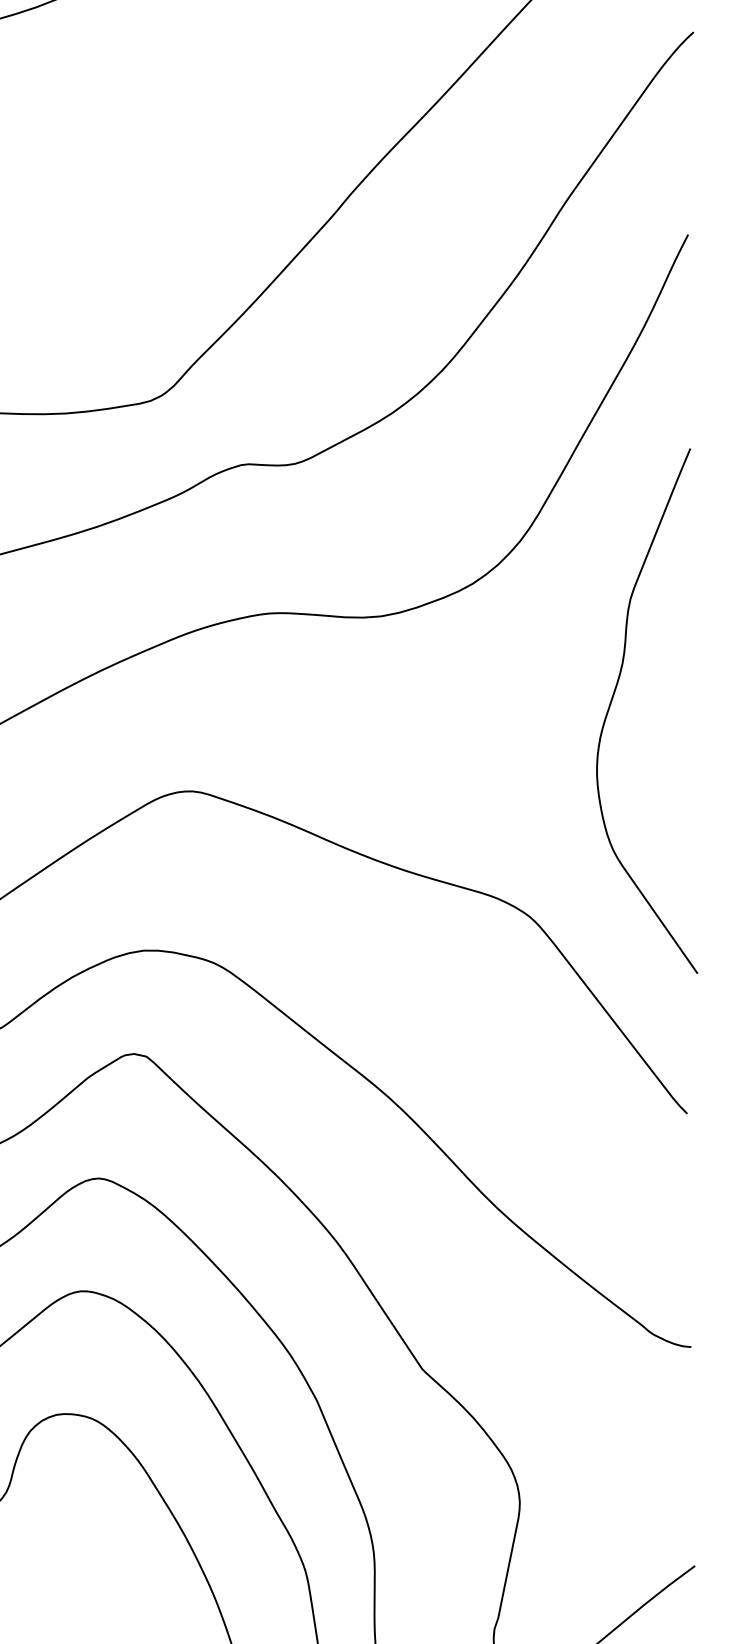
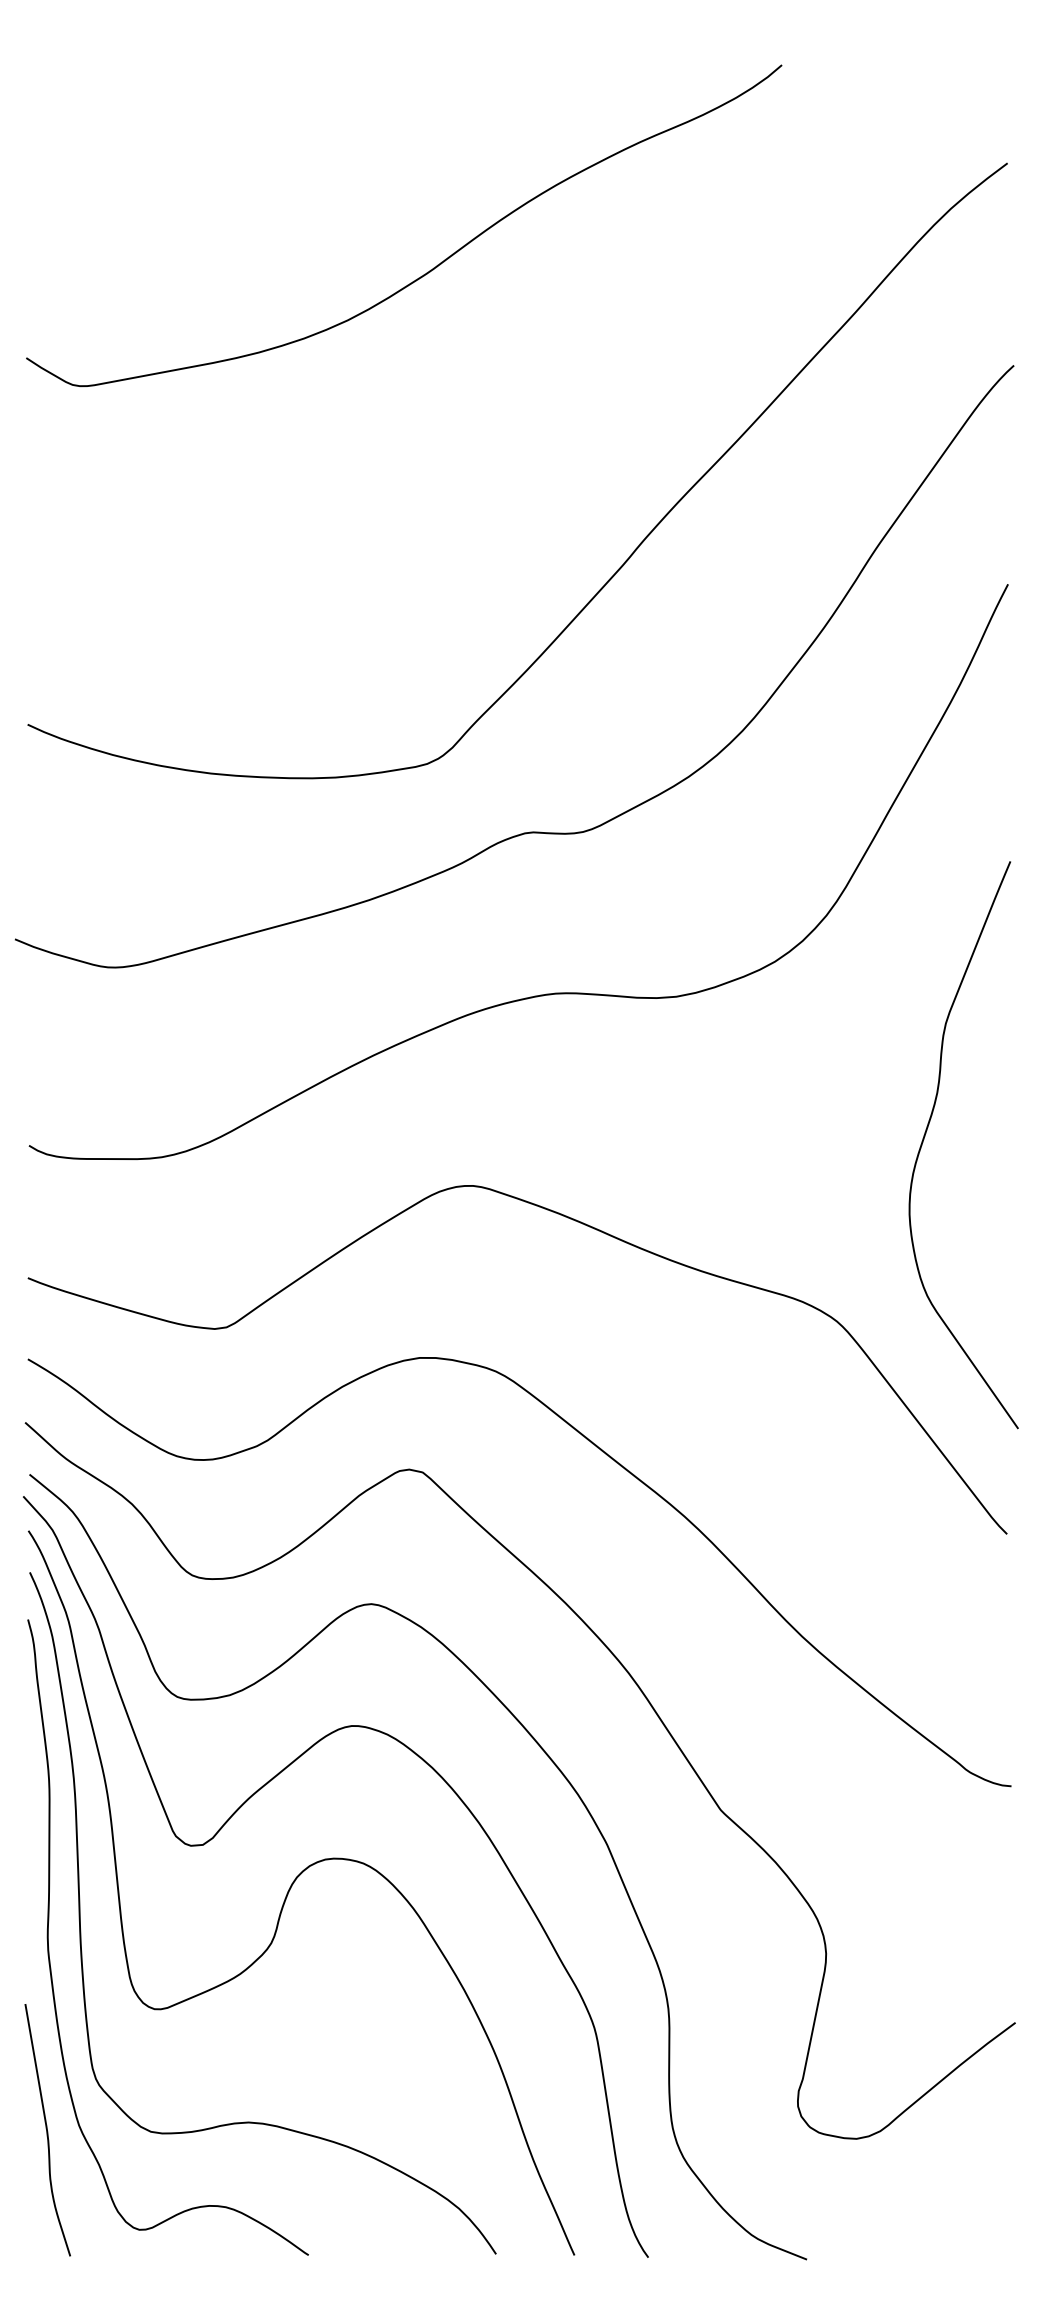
curve: (612, 700) -> (926, 1133), moved

